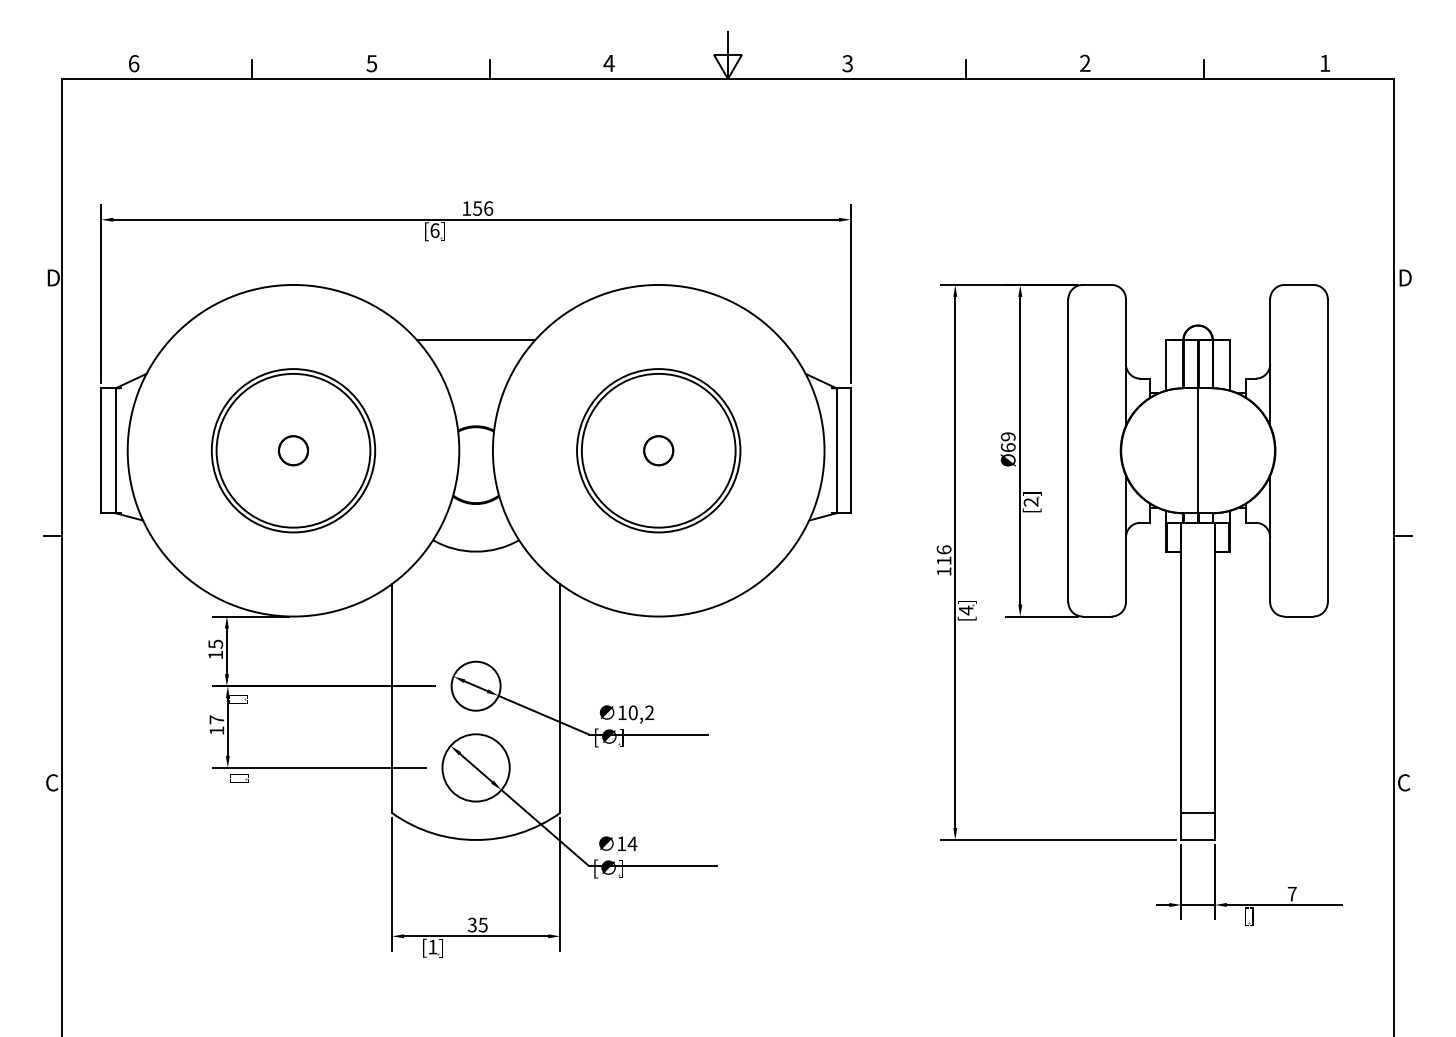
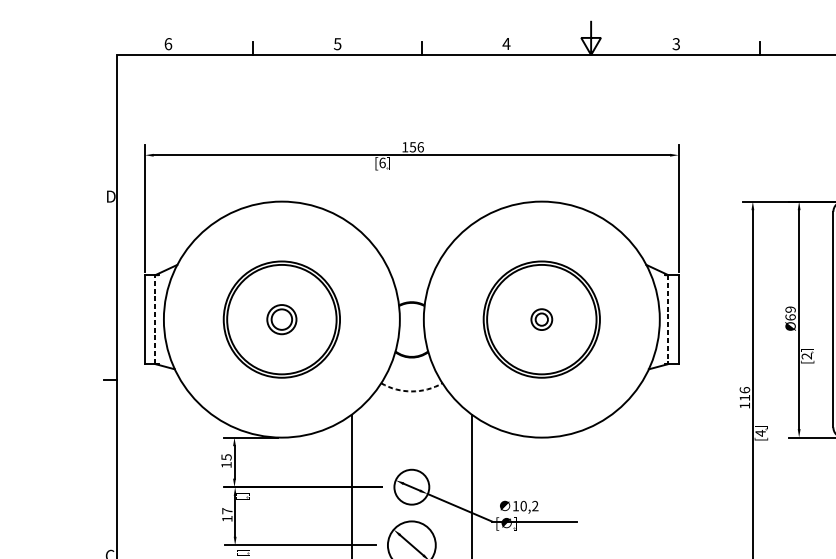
line: (476, 340) -> (412, 241), removed
line: (115, 450) -> (155, 319), solid -> dashed
circle: (293, 450) -> (281, 319), size x1.4
circle: (658, 450) -> (541, 319), size x0.6
line: (836, 451) -> (668, 320), solid -> dashed
arc: (476, 551) -> (412, 391), solid -> dashed

